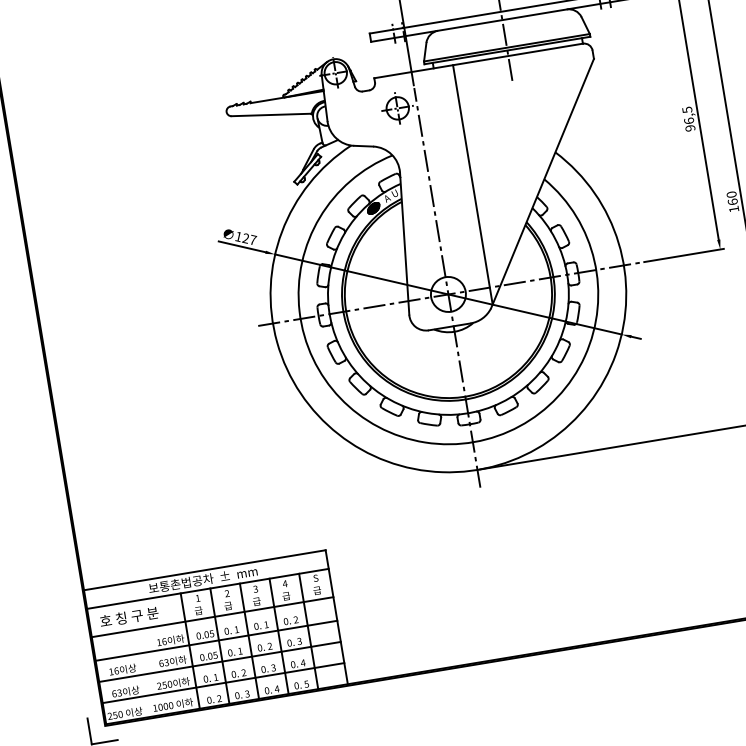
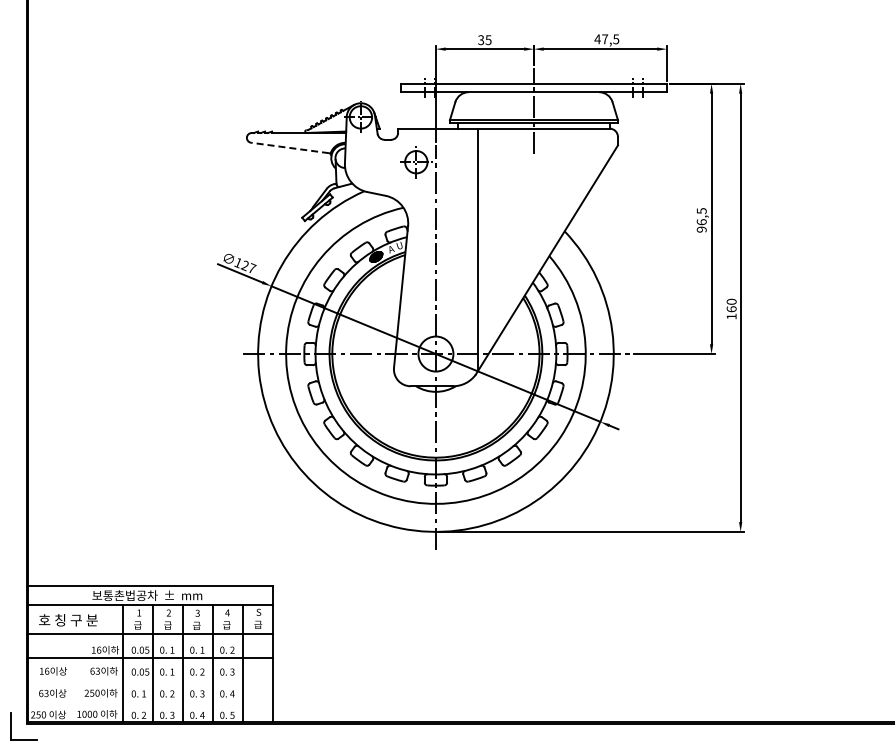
line: (270, 114) -> (289, 147), solid -> dashed
line: (219, 662) -> (150, 679), removed
line: (223, 682) -> (150, 700), removed

